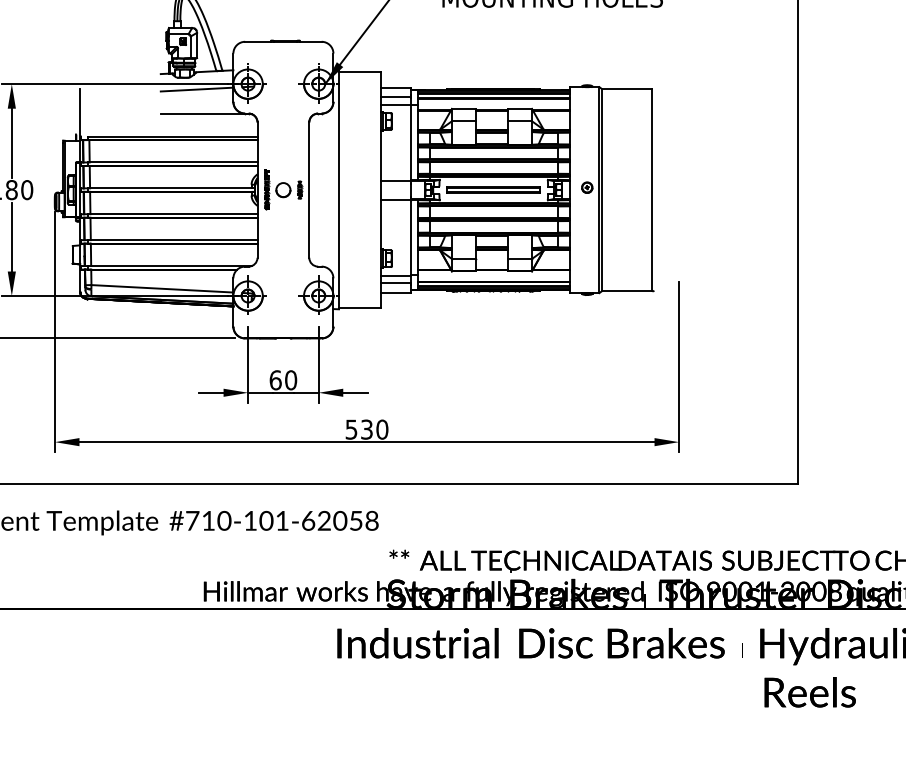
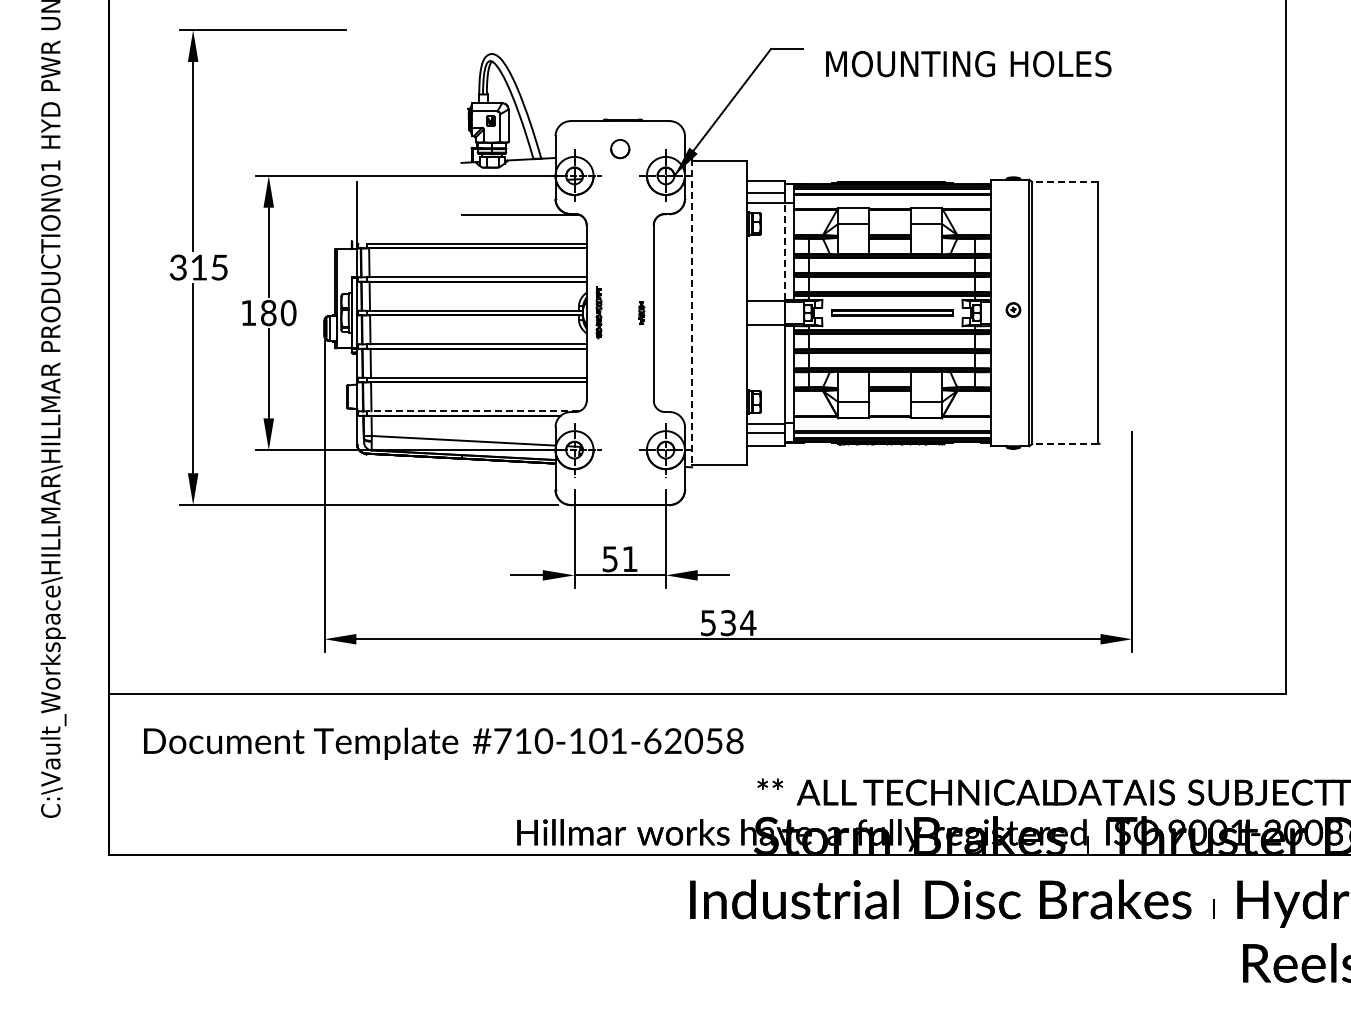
line: (197, 89) -> (508, 182), removed
line: (627, 89) -> (1065, 182), solid -> dashed
line: (411, 142) -> (785, 251), solid -> dashed
circle: (283, 190) -> (620, 149), moved
line: (339, 190) -> (692, 313), solid -> dashed
line: (169, 266) -> (472, 411), solid -> dashed
line: (627, 291) -> (1065, 444), solid -> dashed
text: (283, 380) -> (620, 559), 60 -> 51
text: (382, 429) -> (748, 623), 530 -> 534

